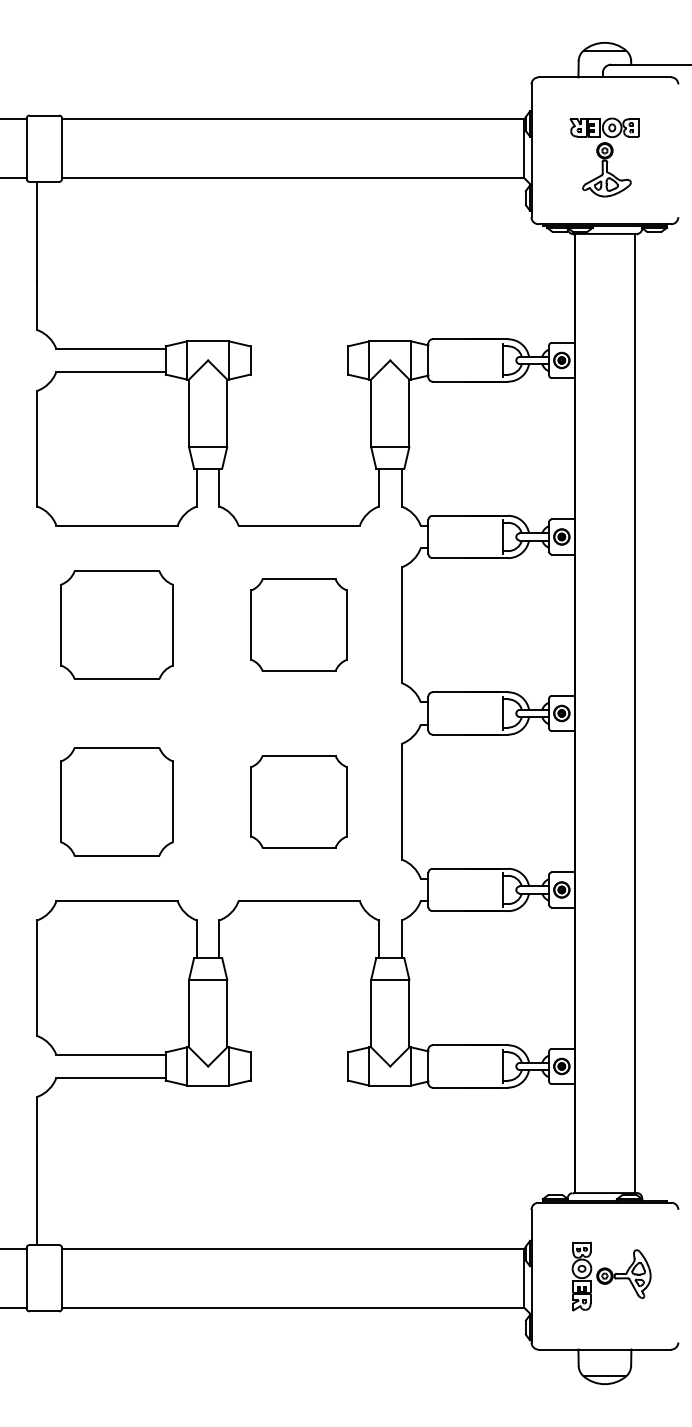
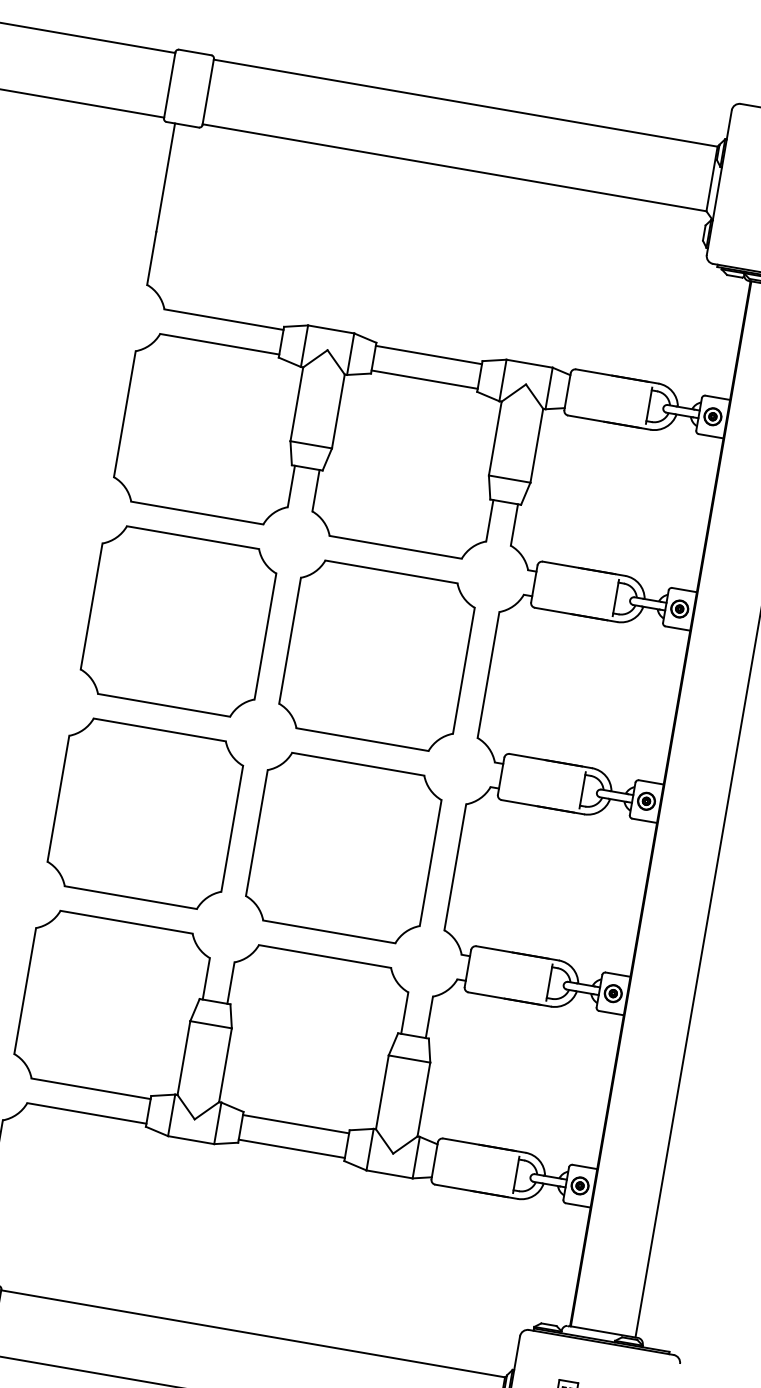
line: (298, 349) -> (428, 355), added
line: (298, 371) -> (423, 379), added
part: (116, 624) -> (178, 620), size x1.43
part: (298, 624) -> (376, 654), size x1.67
part: (116, 801) -> (144, 813), size x1.43
part: (298, 801) -> (343, 847), size x1.67
line: (298, 1055) -> (295, 1124), added
line: (298, 1077) -> (291, 1148), added

